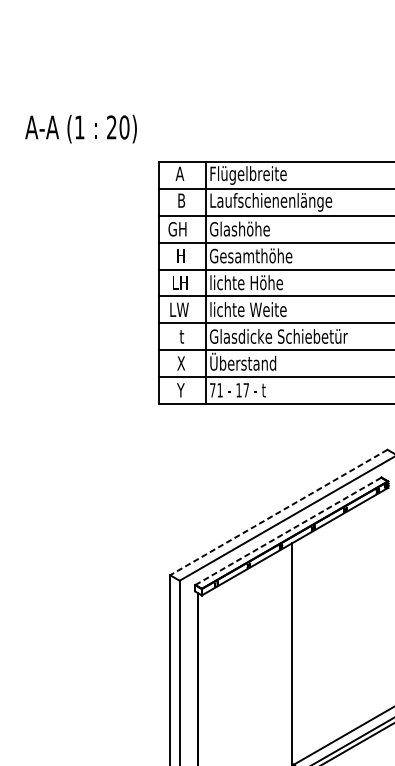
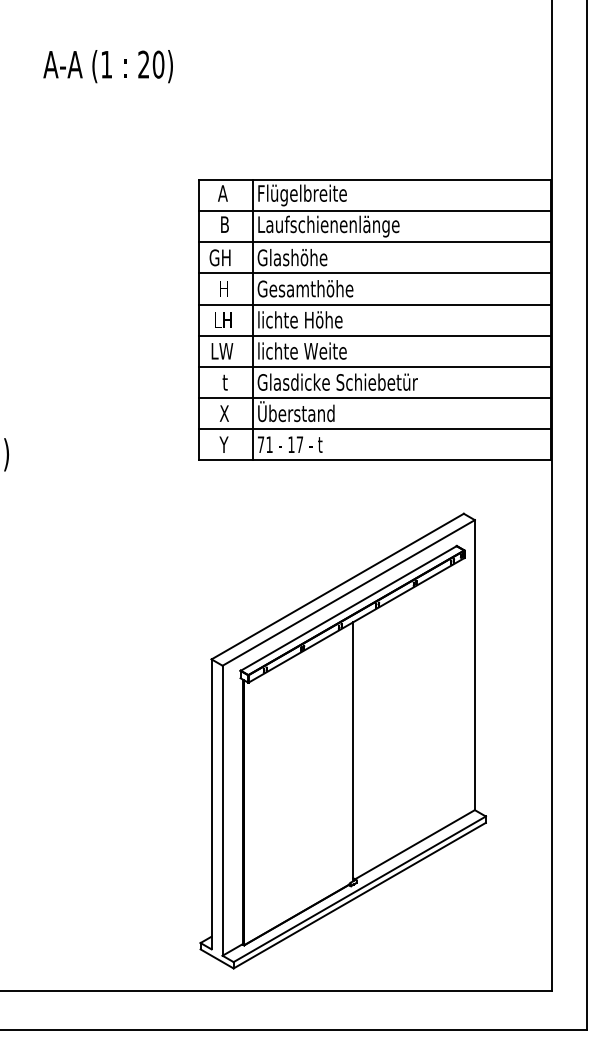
text: (80, 129) -> (107, 66), moved
line: (278, 512) -> (337, 586), dashed -> solid
line: (288, 531) -> (348, 608), dashed -> solid

